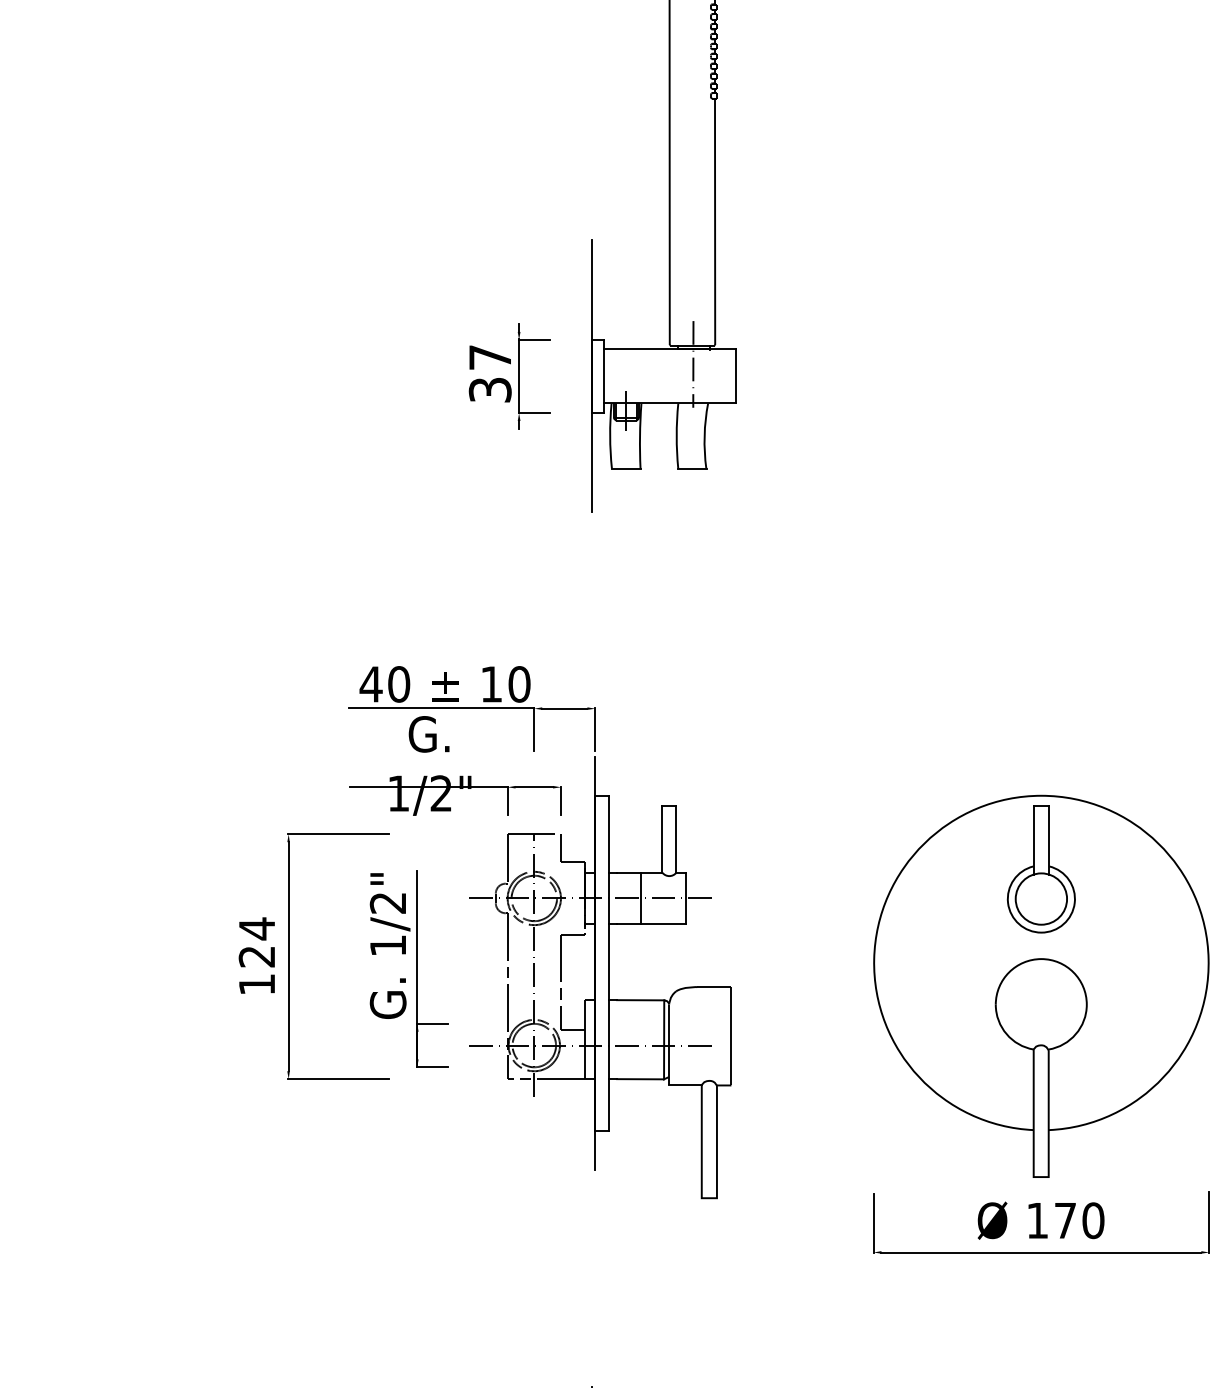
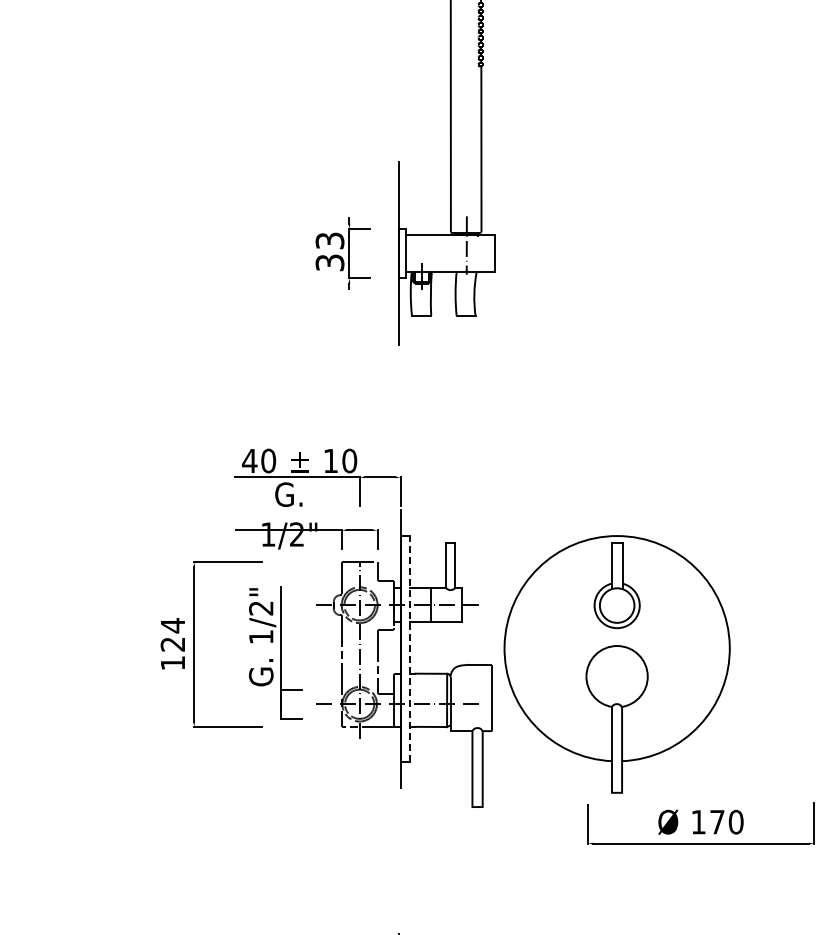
text: (489, 356) -> (329, 240), 37 -> 33
line: (609, 962) -> (410, 648), solid -> dashed
part: (1040, 986) -> (616, 664), moved

